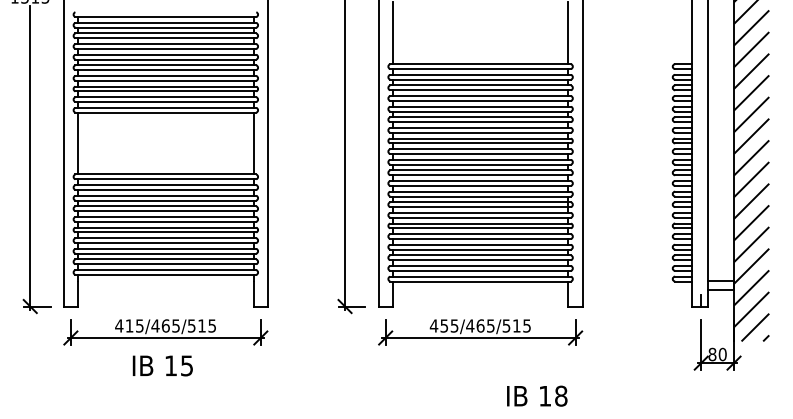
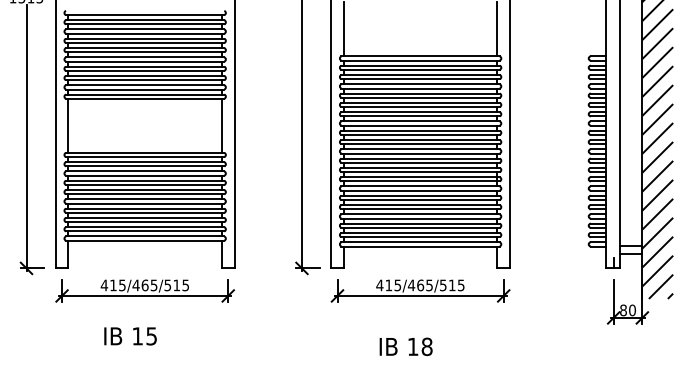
text: (443, 326) -> (388, 285), 455/465/515 -> 415/465/515
text: (162, 366) -> (130, 336), moved
text: (536, 395) -> (405, 346), moved

